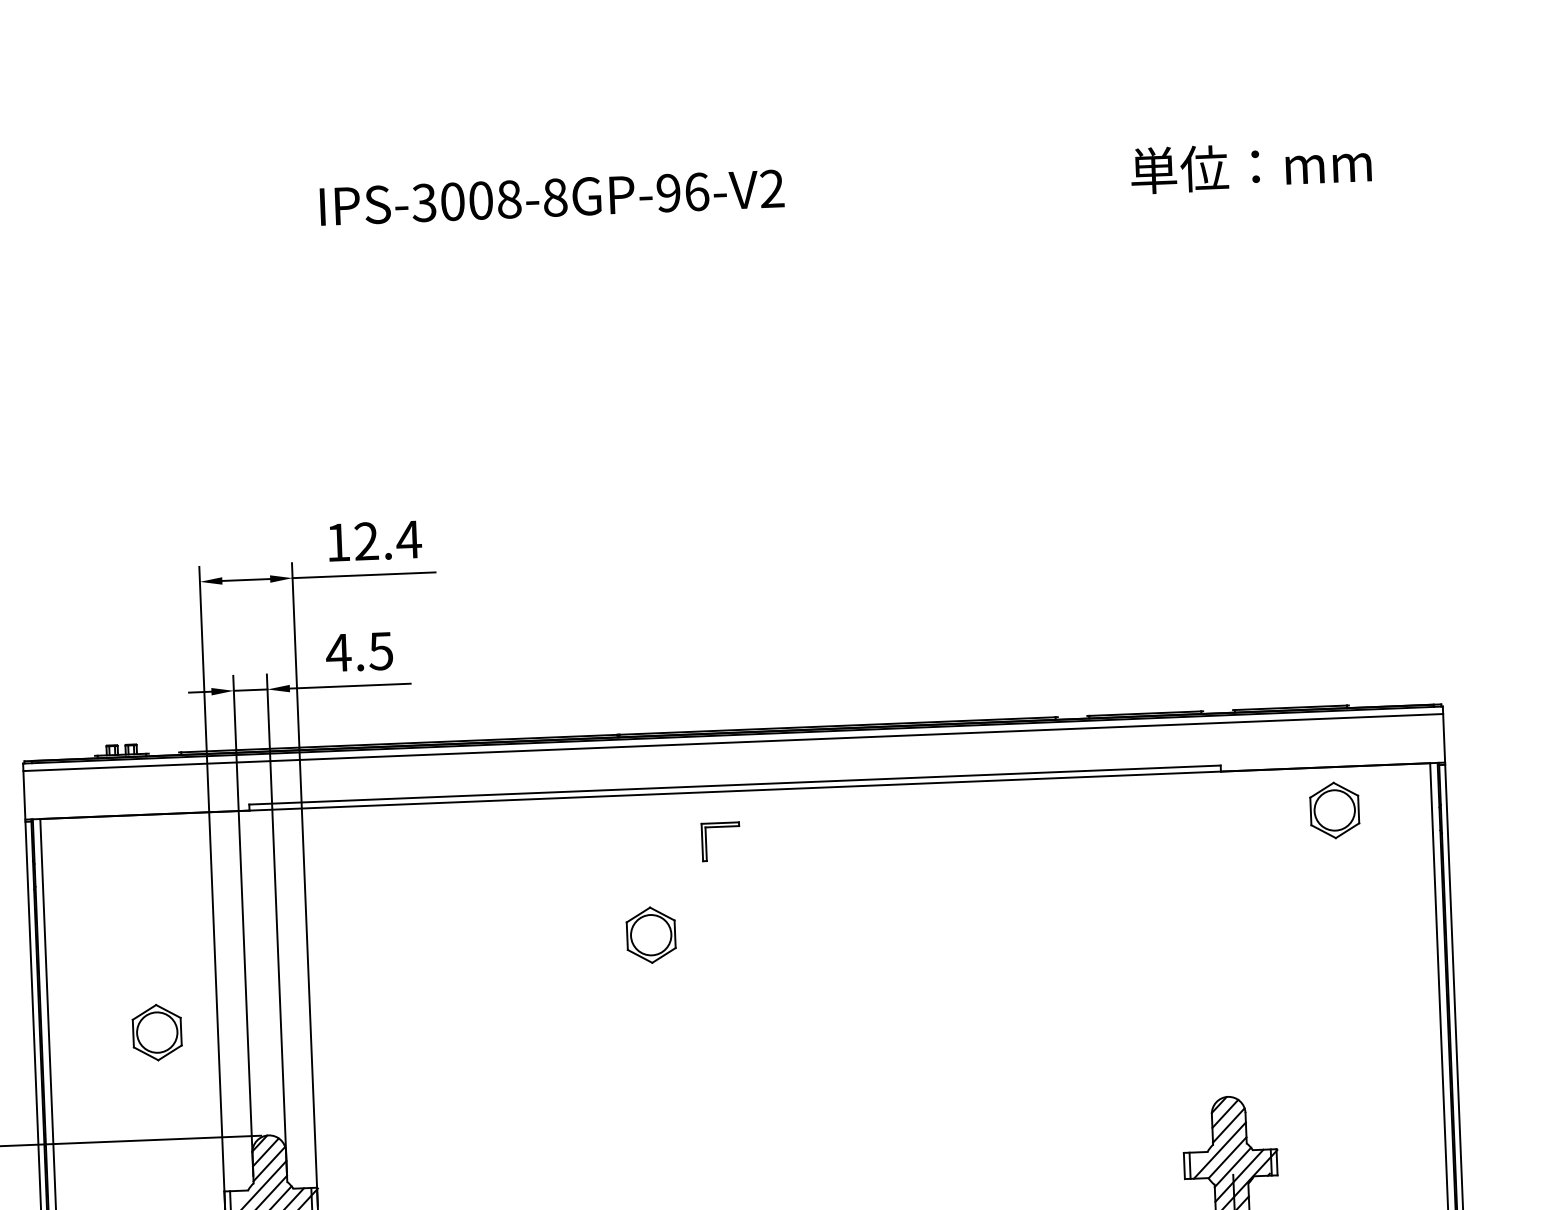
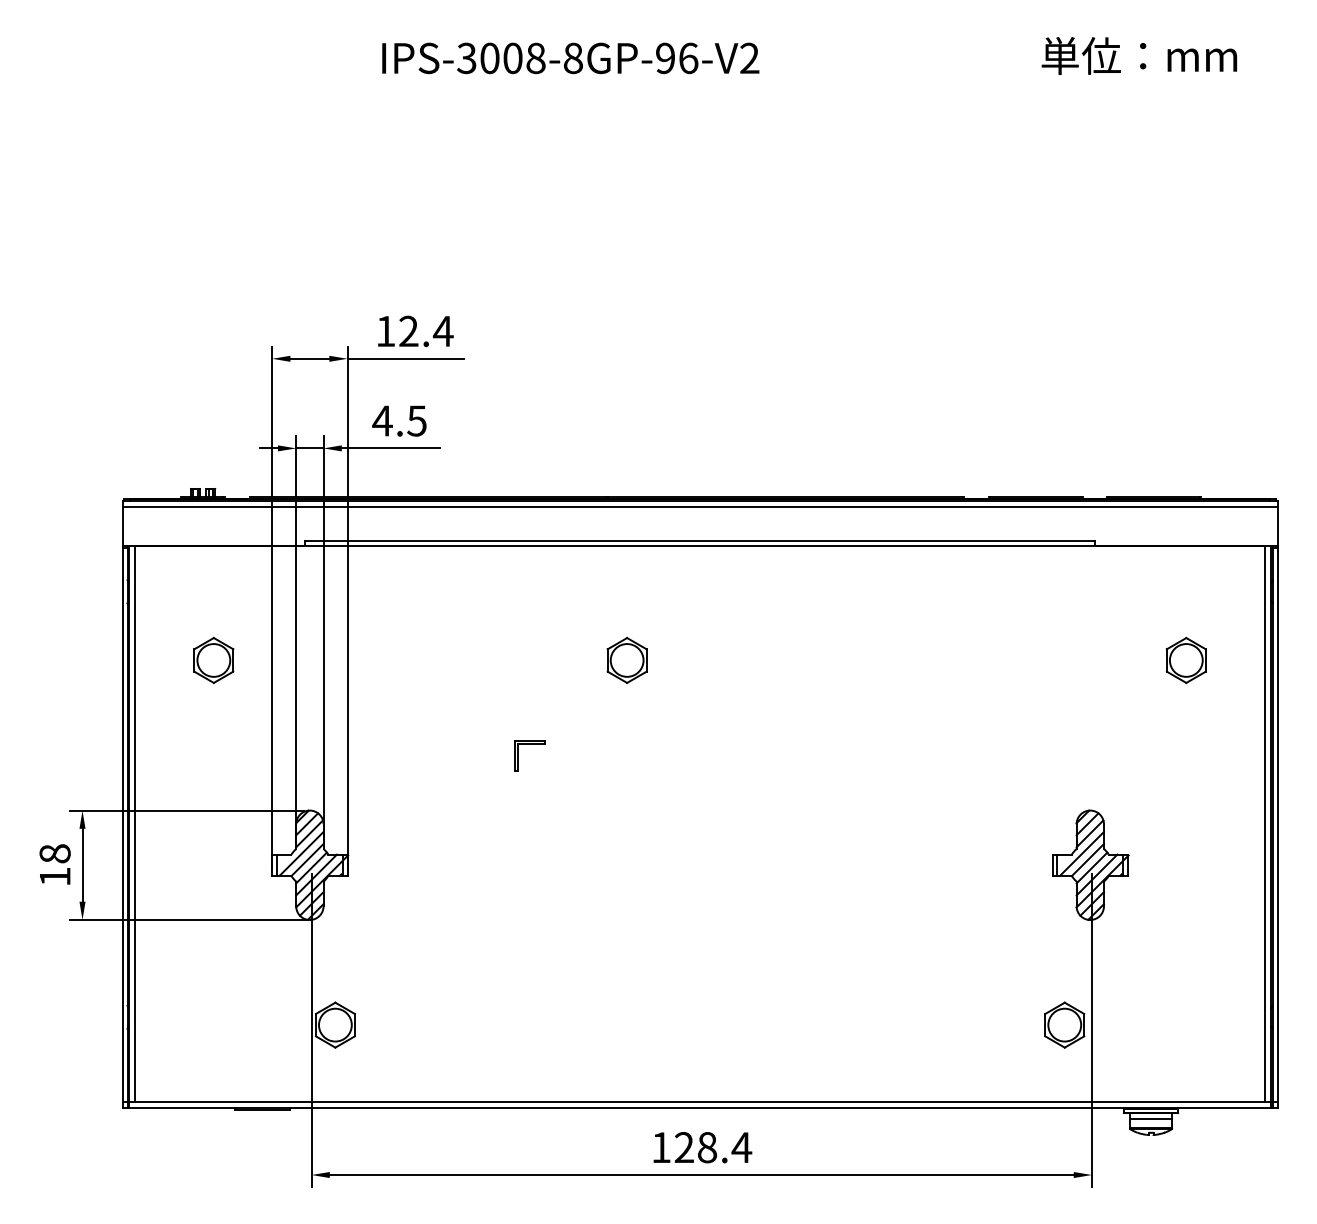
part: (1333, 810) -> (1185, 660), moved
part: (719, 827) -> (529, 744), moved
part: (156, 1032) -> (213, 660), moved

